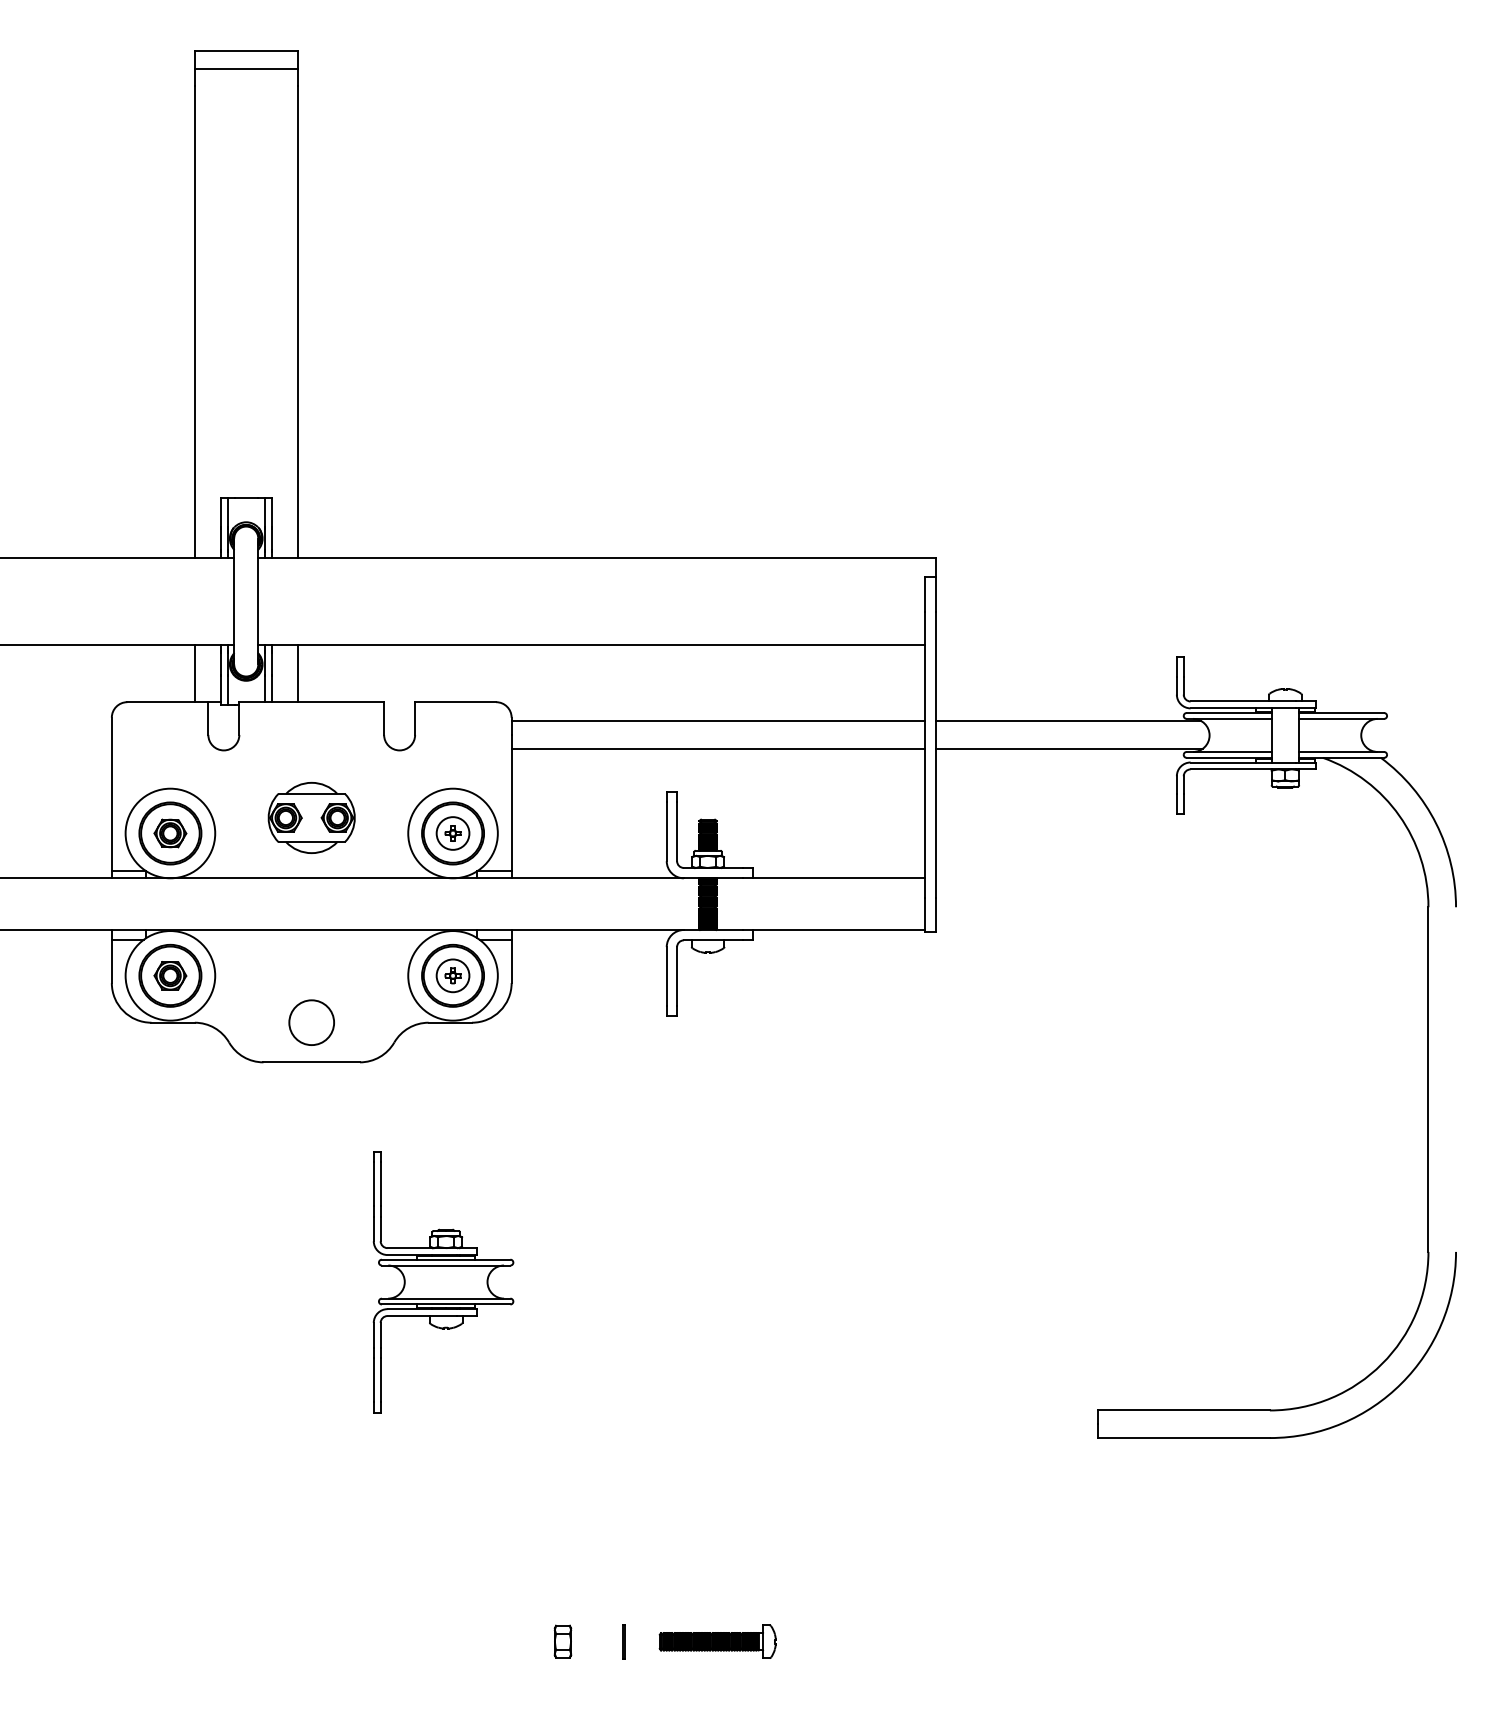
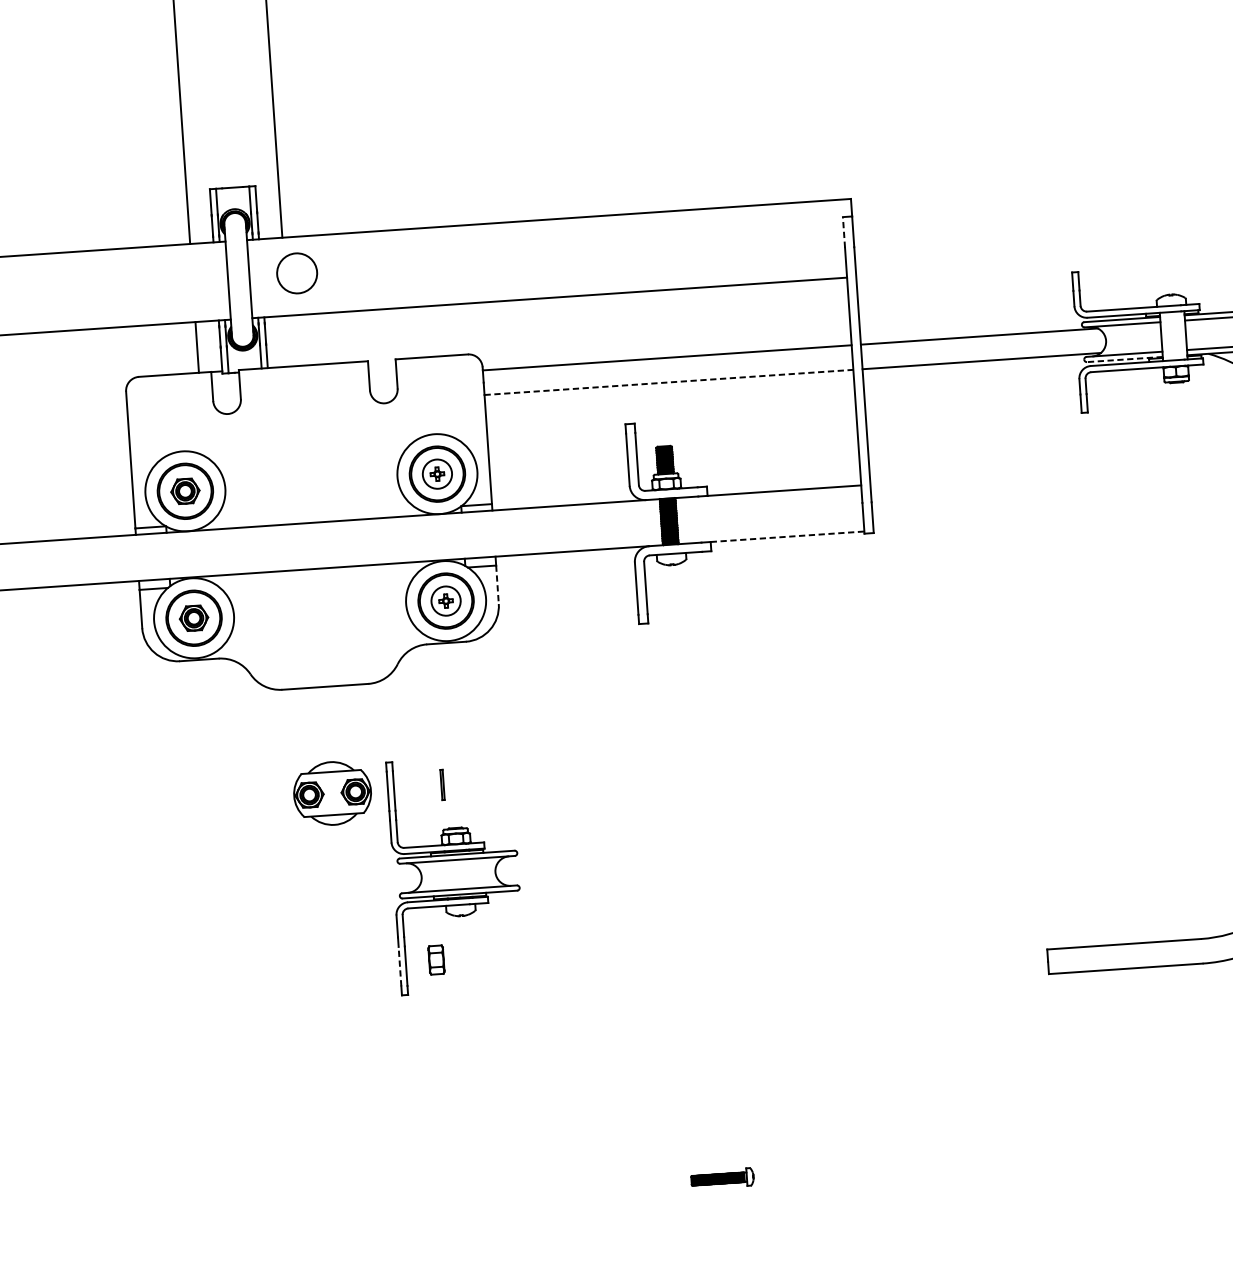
line: (925, 594) -> (844, 232), solid -> dashed
line: (297, 673) -> (289, 340), removed
line: (718, 748) -> (668, 382), solid -> dashed
line: (1228, 757) -> (1124, 359), solid -> dashed
part: (311, 817) -> (332, 793), moved
line: (839, 930) -> (787, 537), solid -> dashed
line: (511, 961) -> (497, 584), solid -> dashed
circle: (311, 1022) -> (296, 273), moved
line: (373, 1379) -> (399, 965), solid -> dashed
part: (562, 1641) -> (436, 959), moved
line: (623, 1641) -> (441, 784), moved
part: (717, 1641) -> (722, 1178), size x0.6

